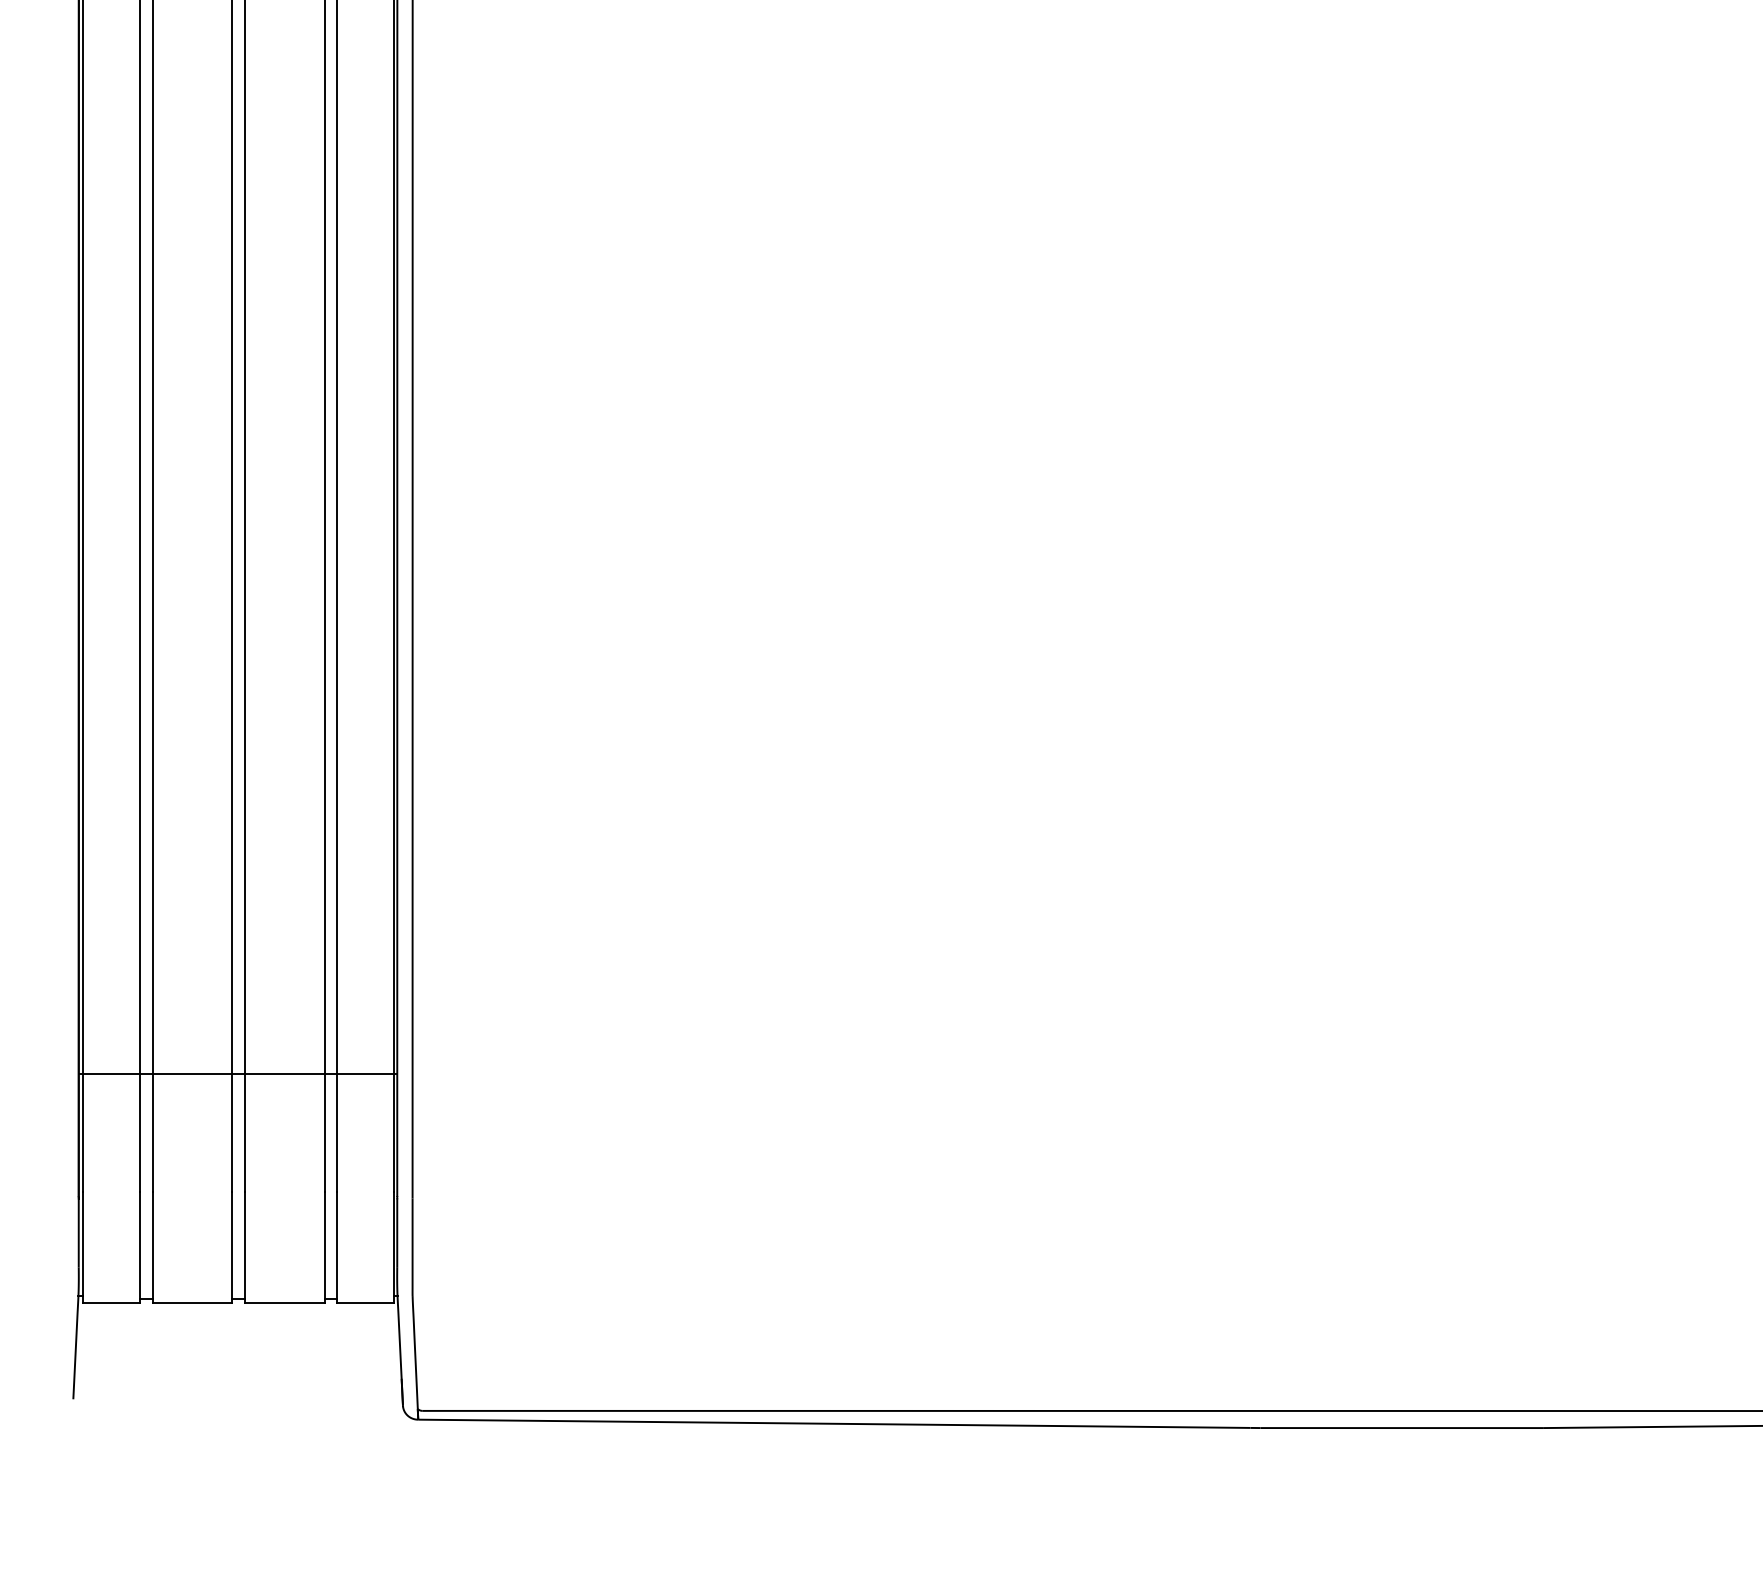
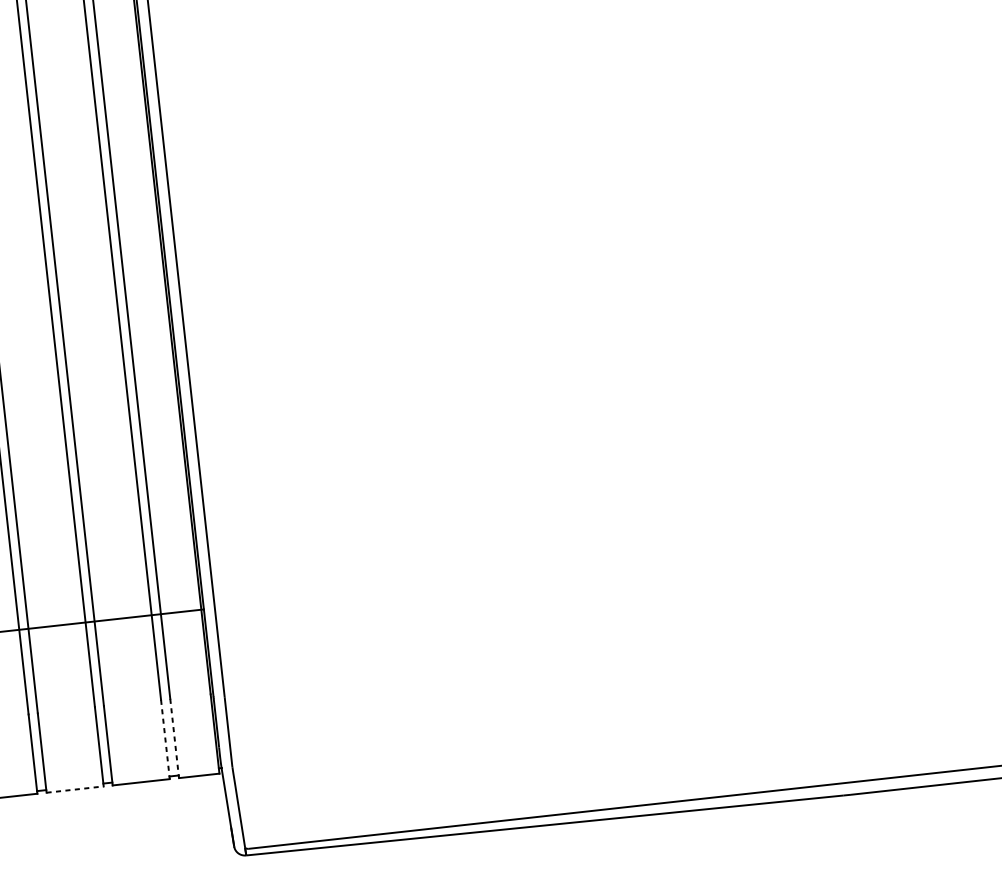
line: (324, 1248) -> (165, 740), solid -> dashed
line: (337, 1248) -> (174, 739), solid -> dashed
line: (192, 1302) -> (75, 789), solid -> dashed

